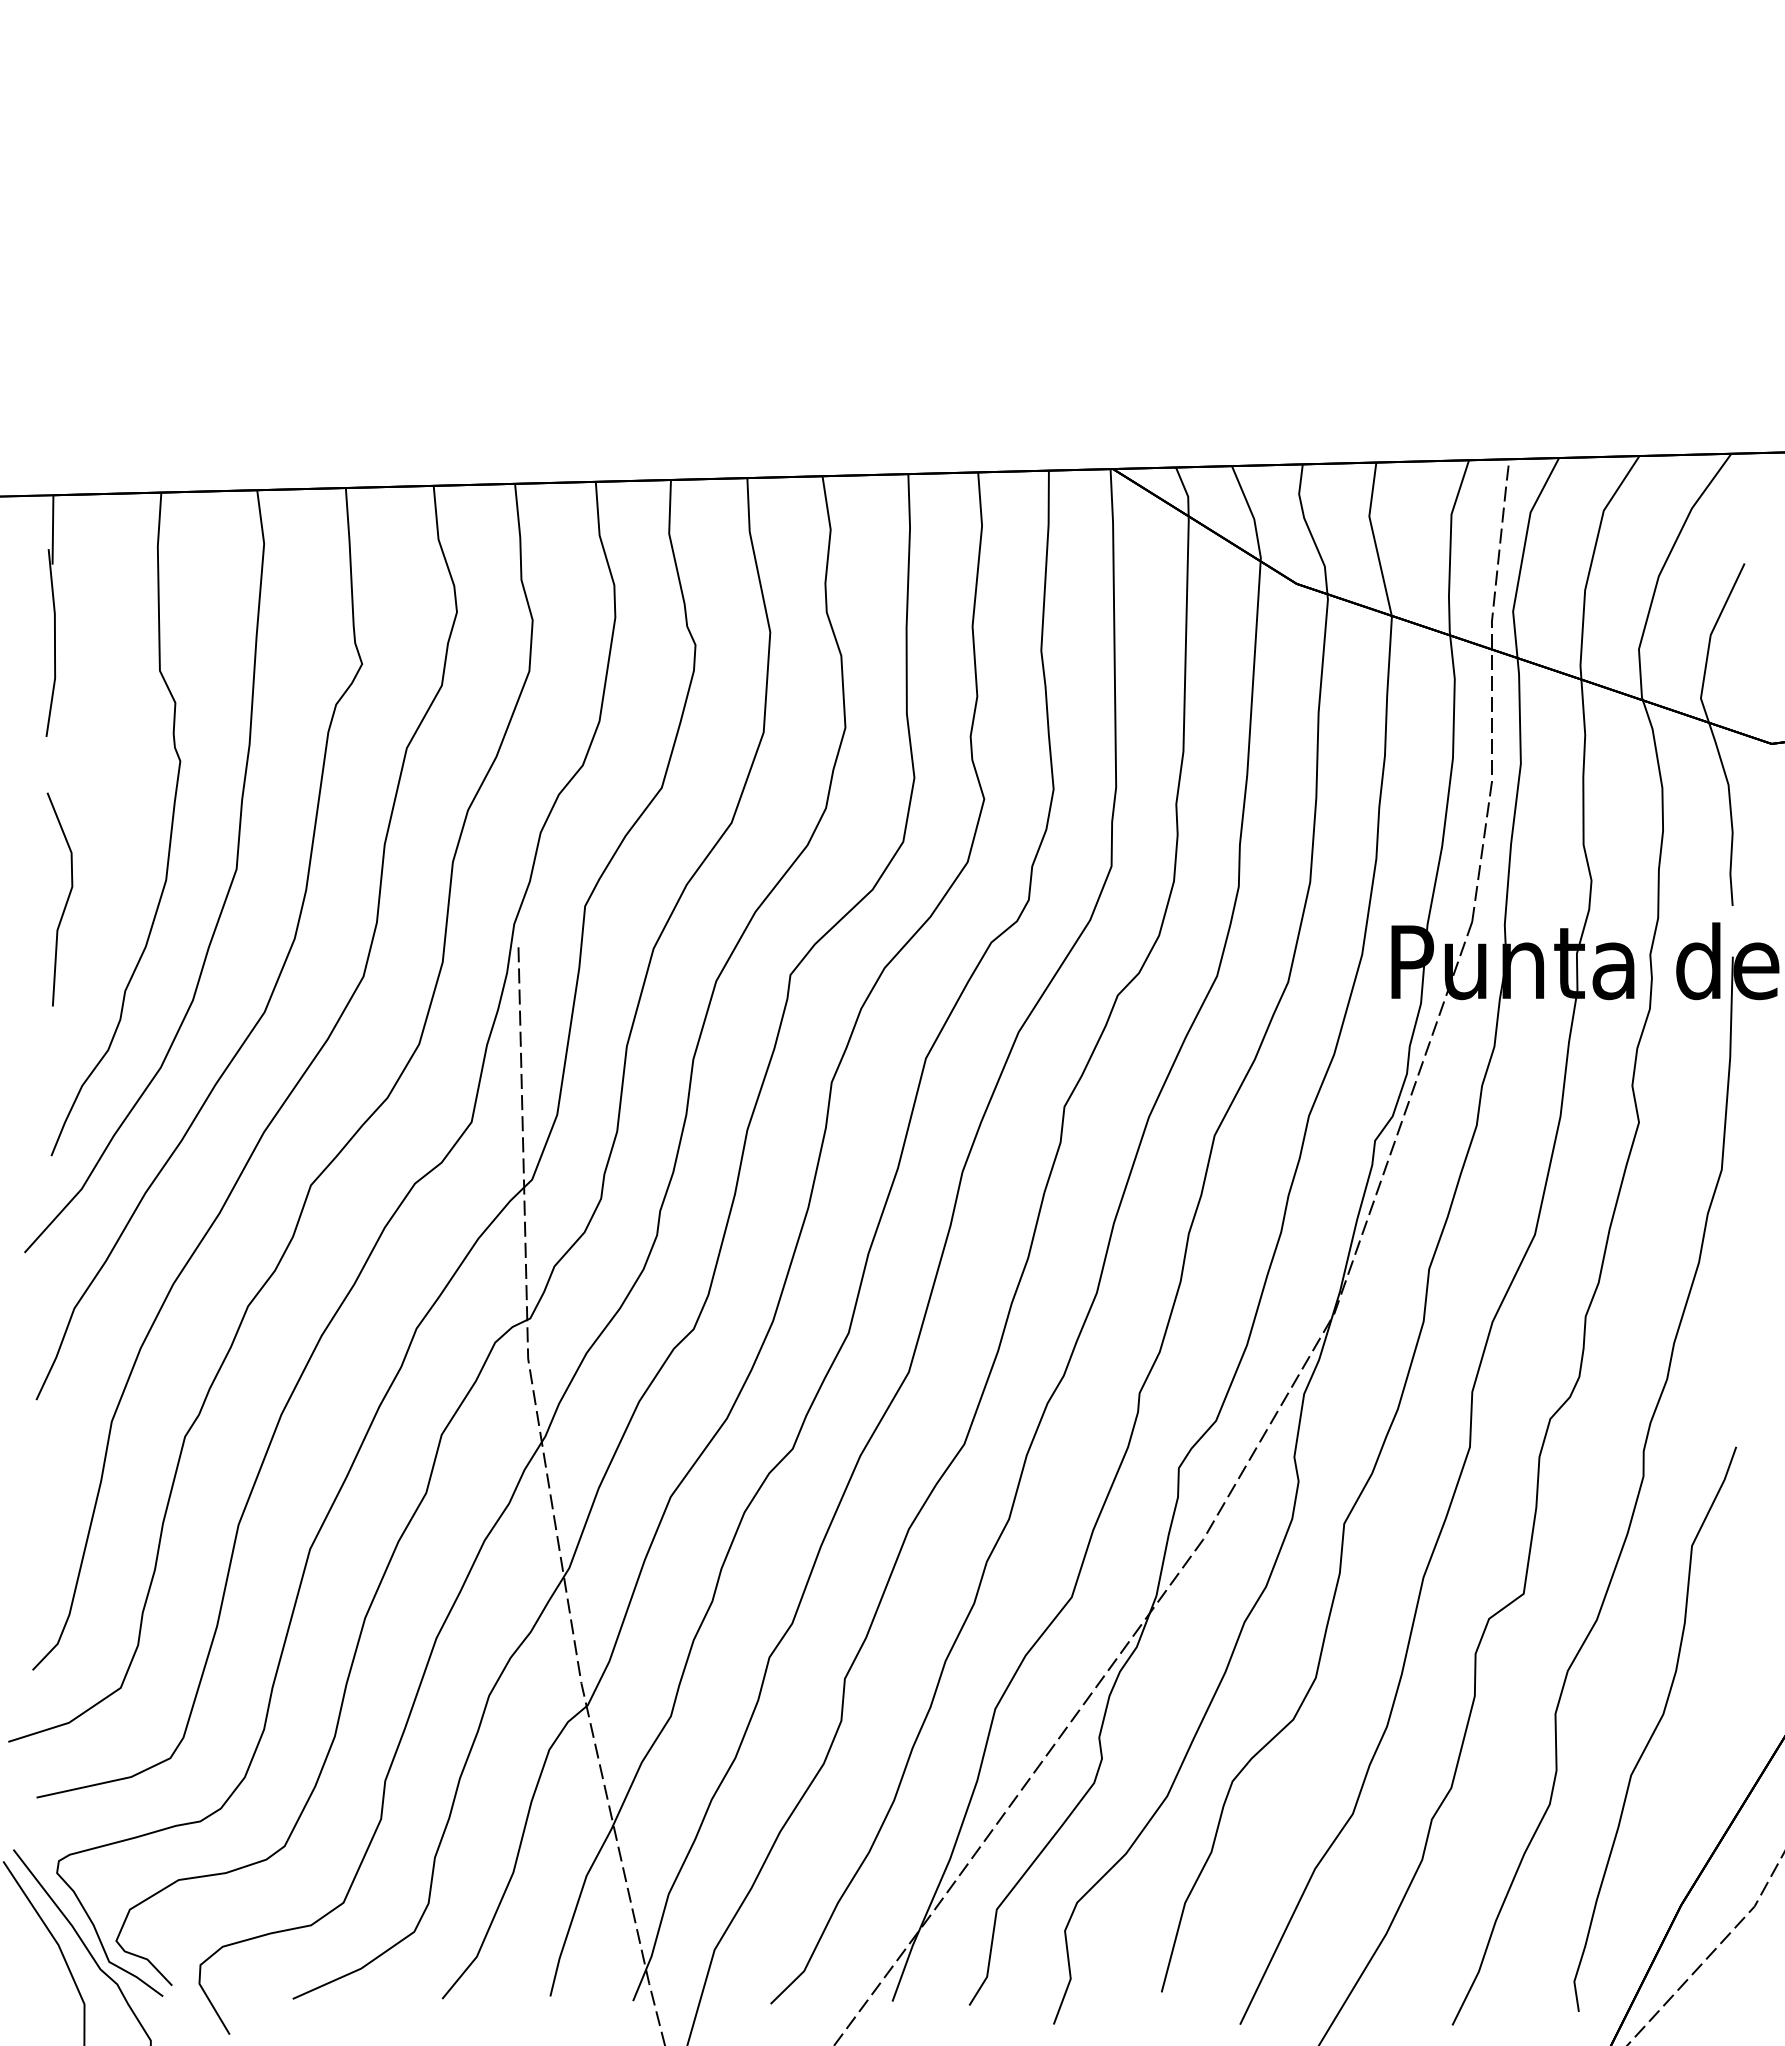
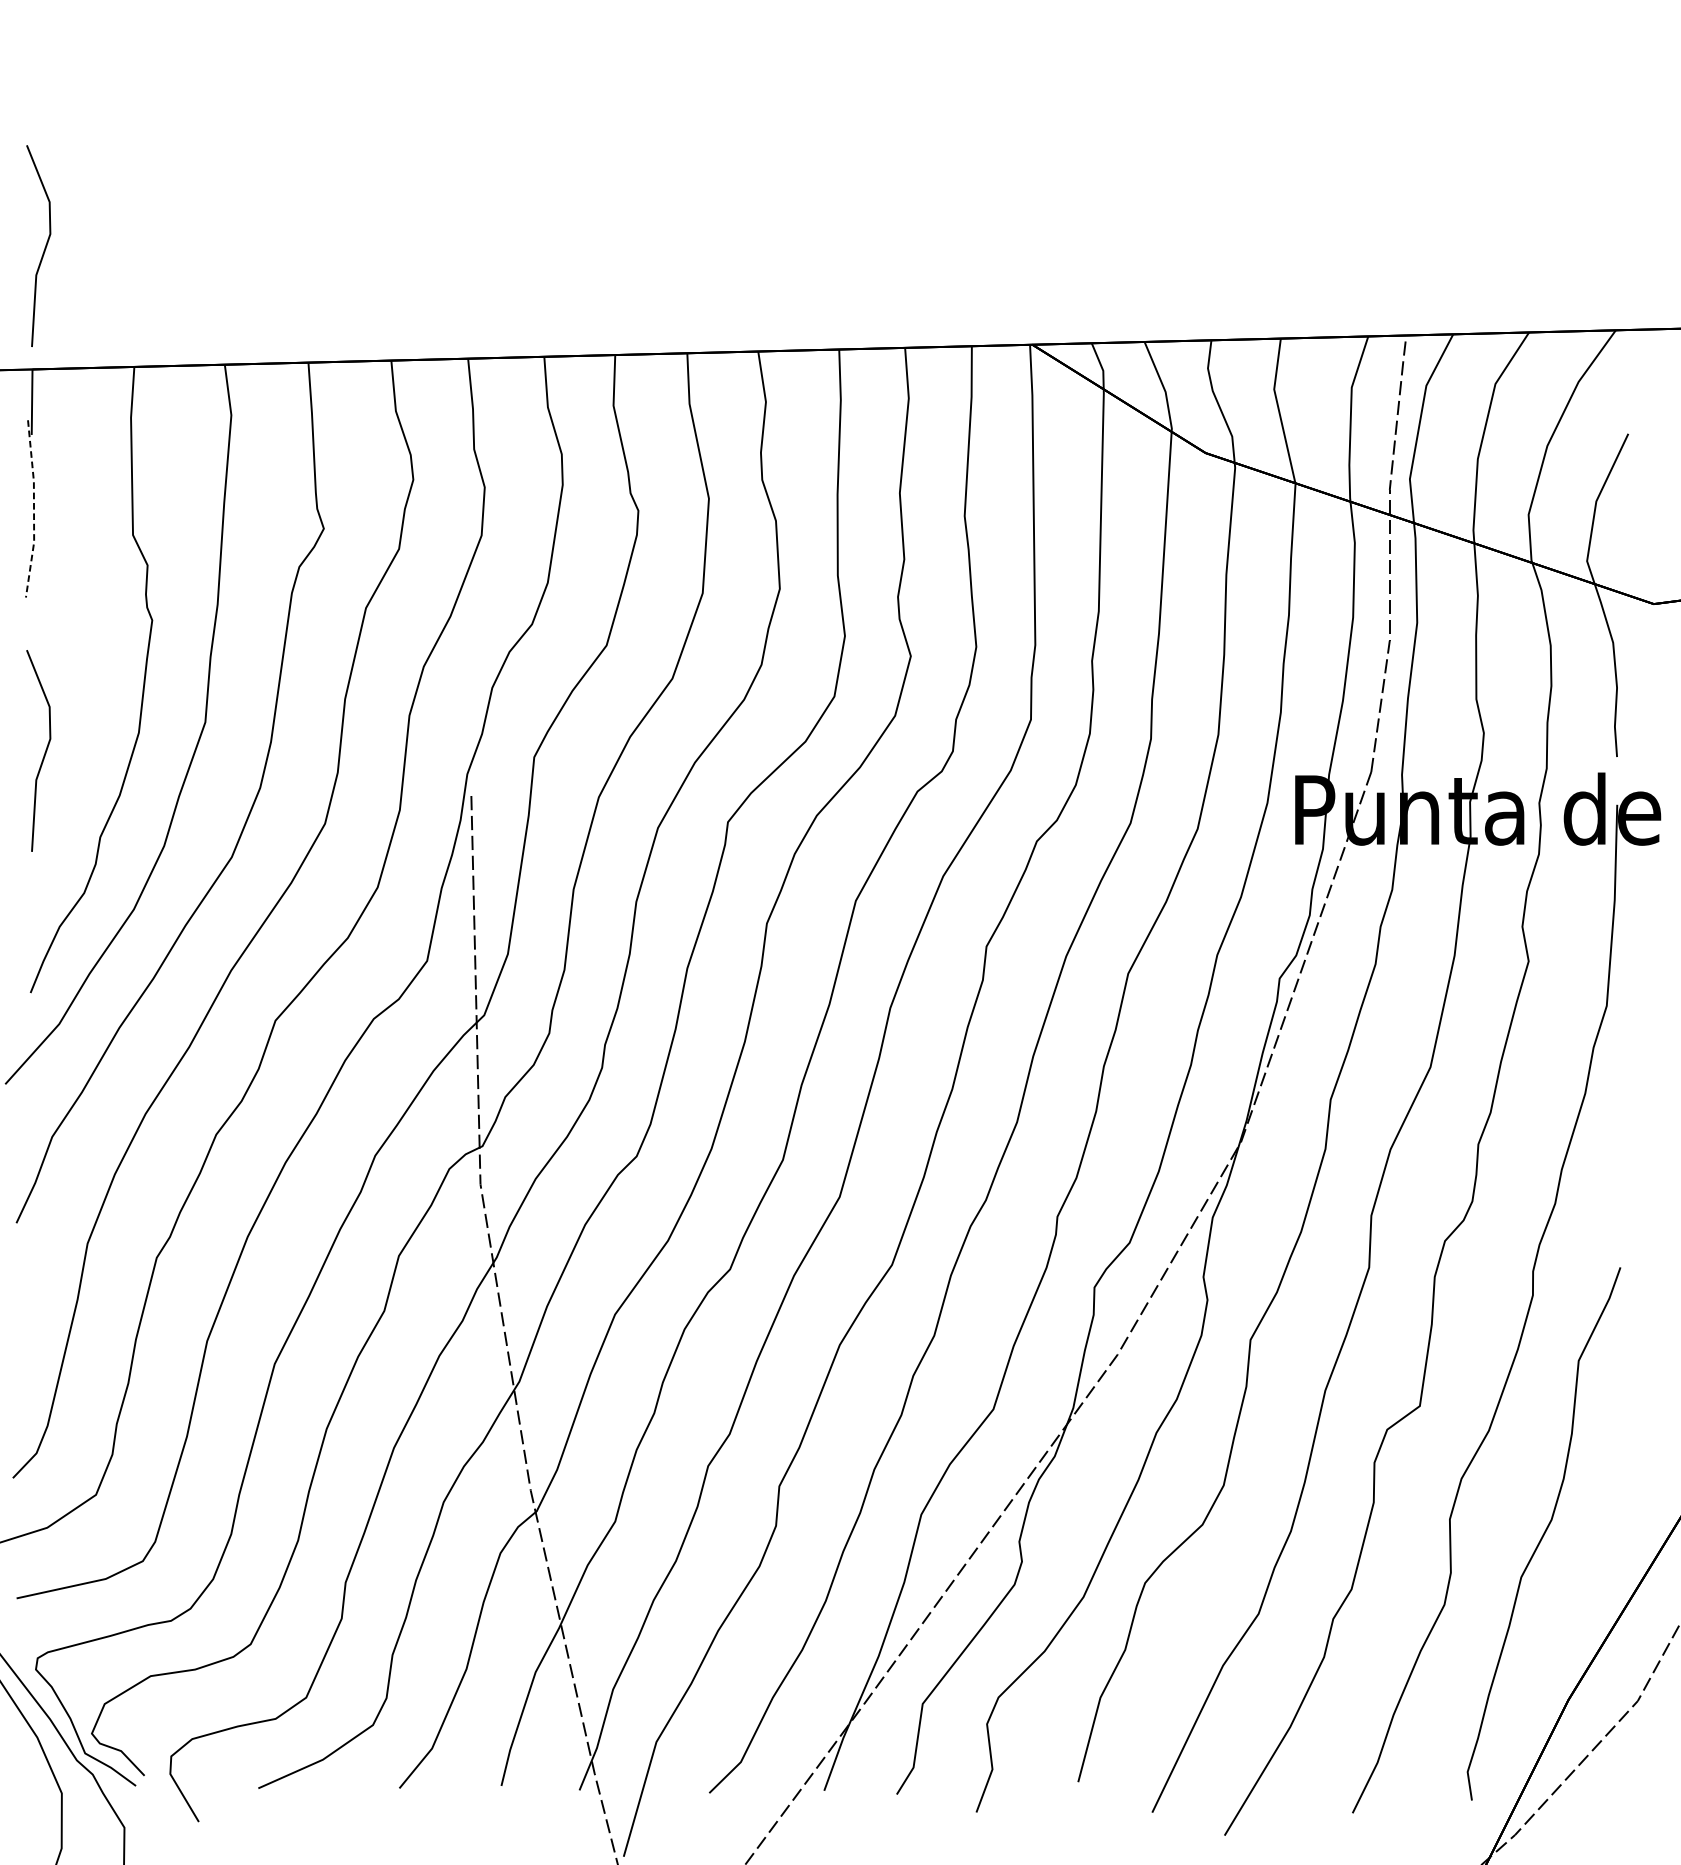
line: (66, 365) -> (44, 247), added
line: (55, 643) -> (34, 509), solid -> dashed

